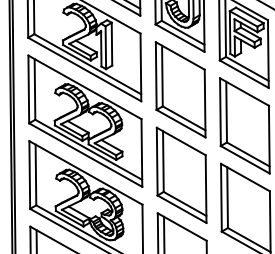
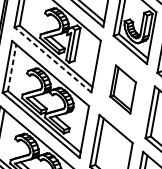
line: (84, 69) -> (52, 59), solid -> dashed
line: (34, 88) -> (11, 67), solid -> dashed
part: (180, 89) -> (123, 89), size x0.6

